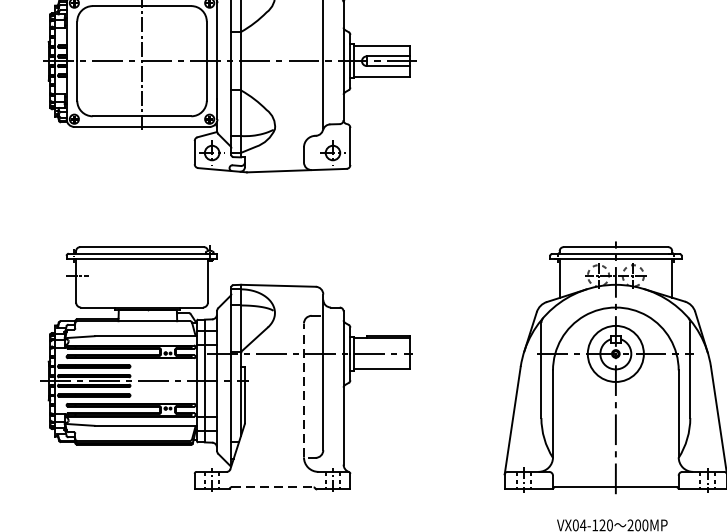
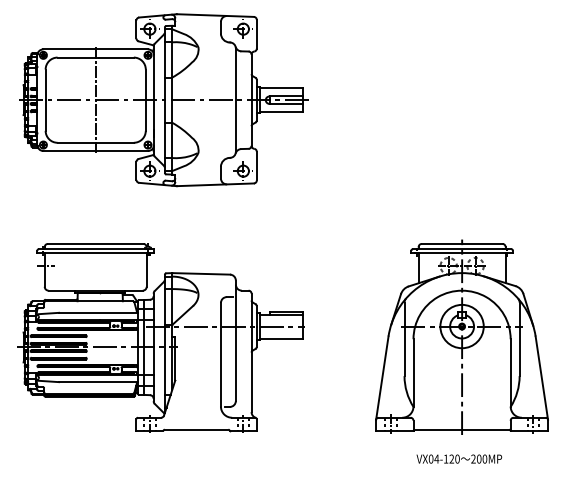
line: (303, 390) -> (220, 354), dashed -> solid
line: (272, 487) -> (196, 429), dashed -> solid

